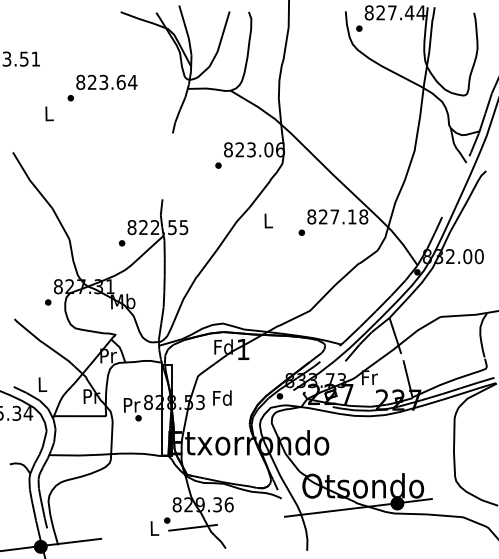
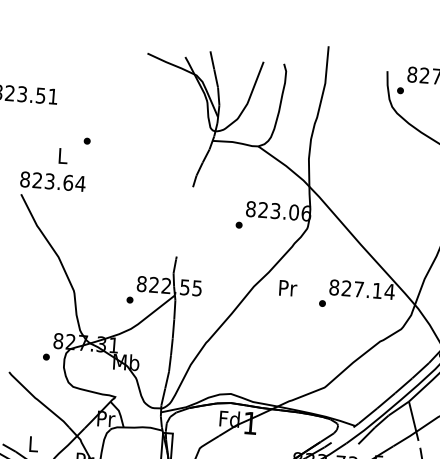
text: (106, 81) -> (52, 180), moved
text: (363, 216) -> (389, 291), 827.18 -> 827.14
text: (268, 220) -> (287, 287), L -> Pr

